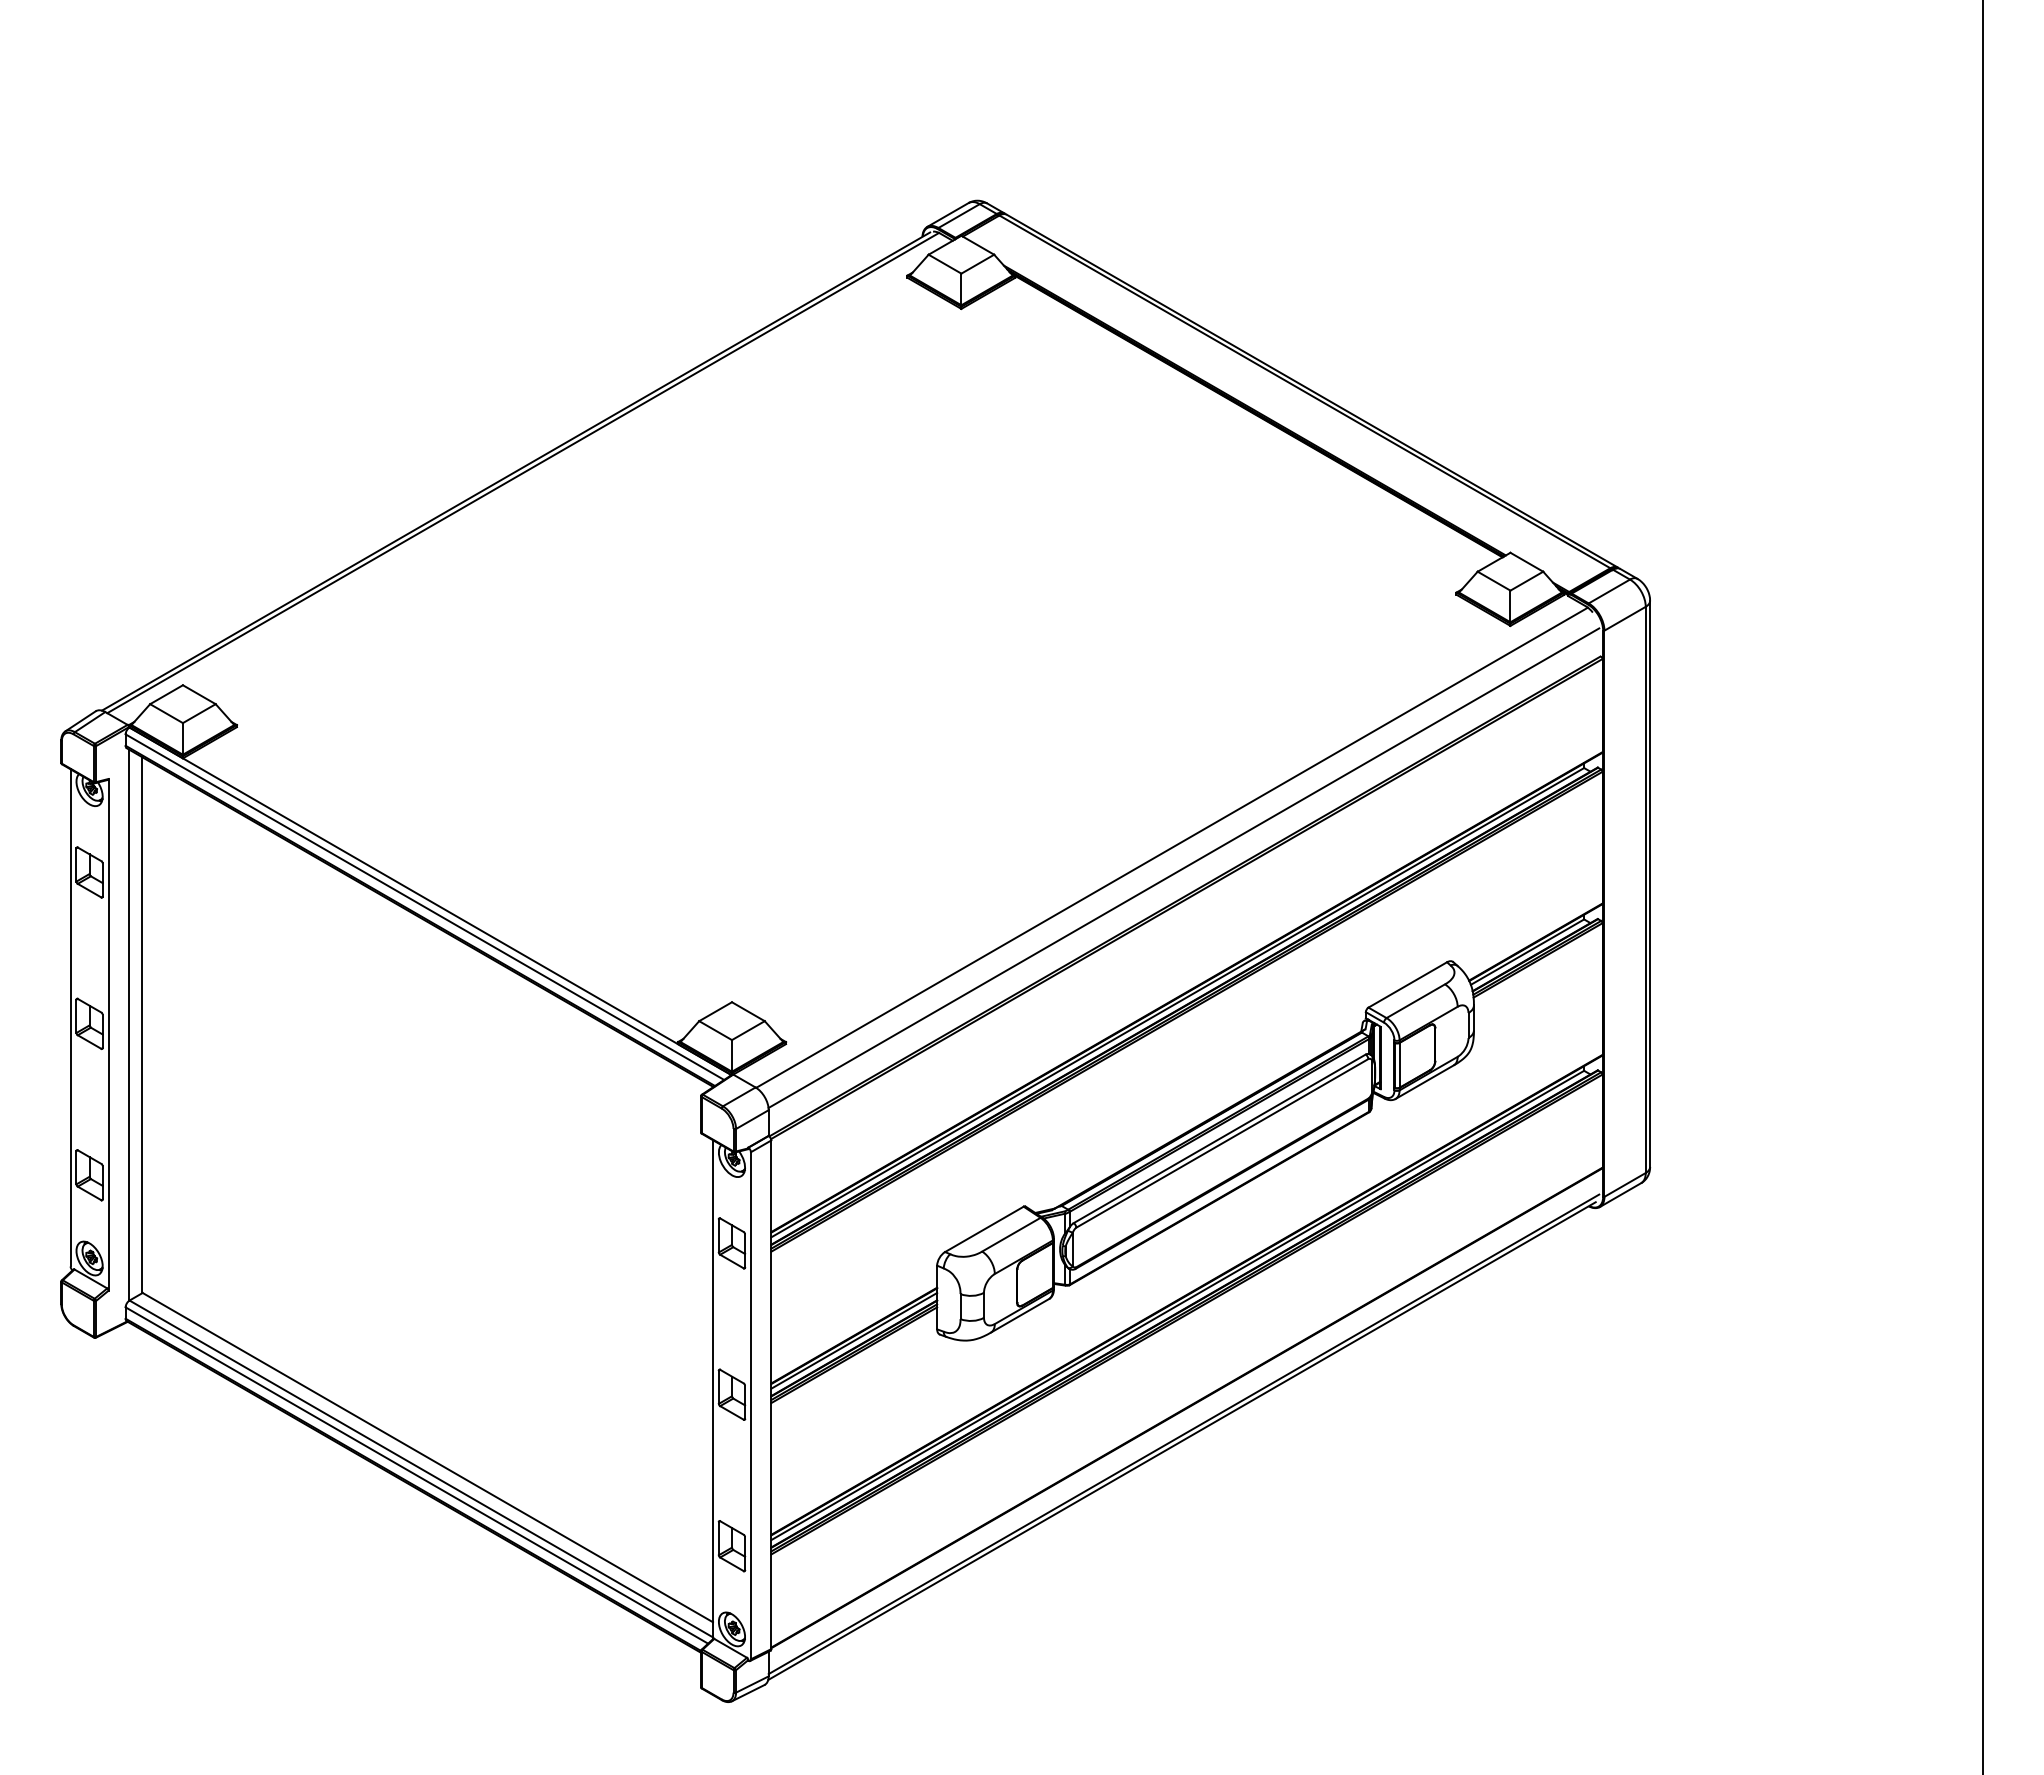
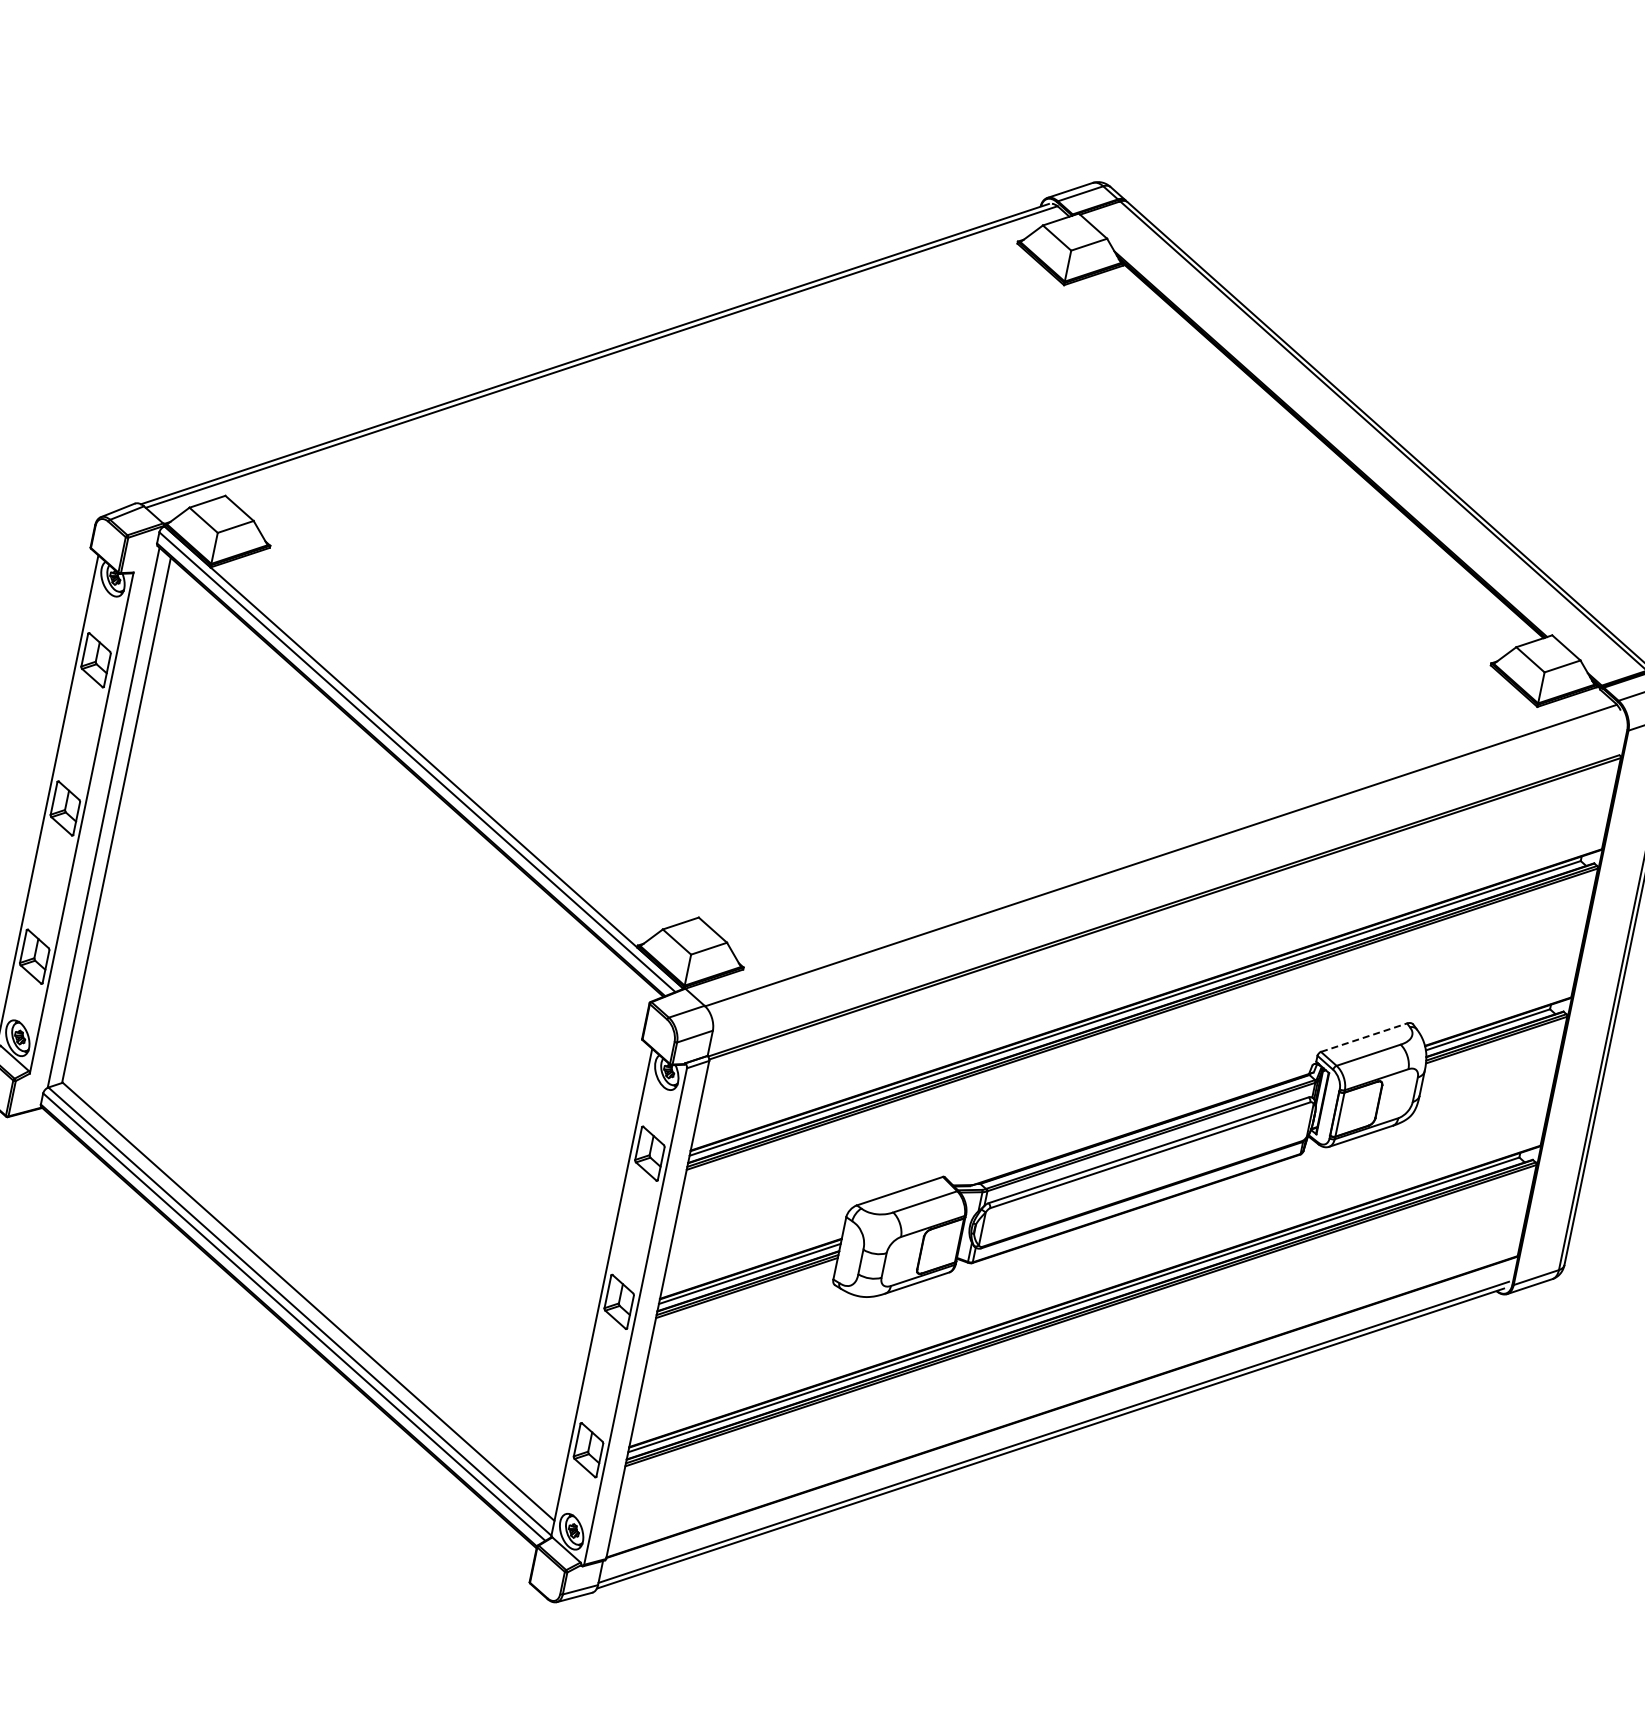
line: (1183, 867) -> (1168, 877), removed
line: (1408, 984) -> (1364, 1037), solid -> dashed

